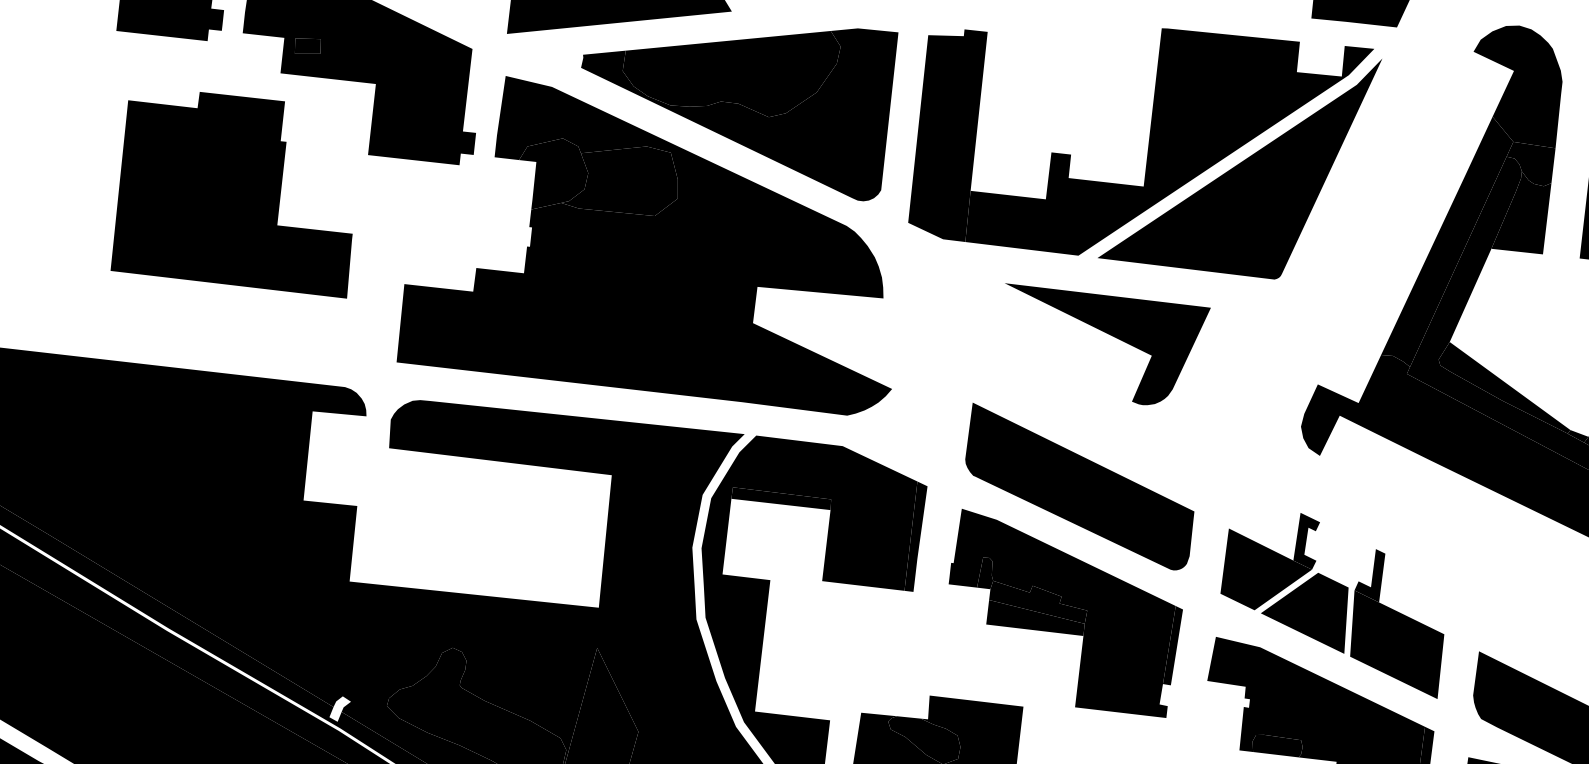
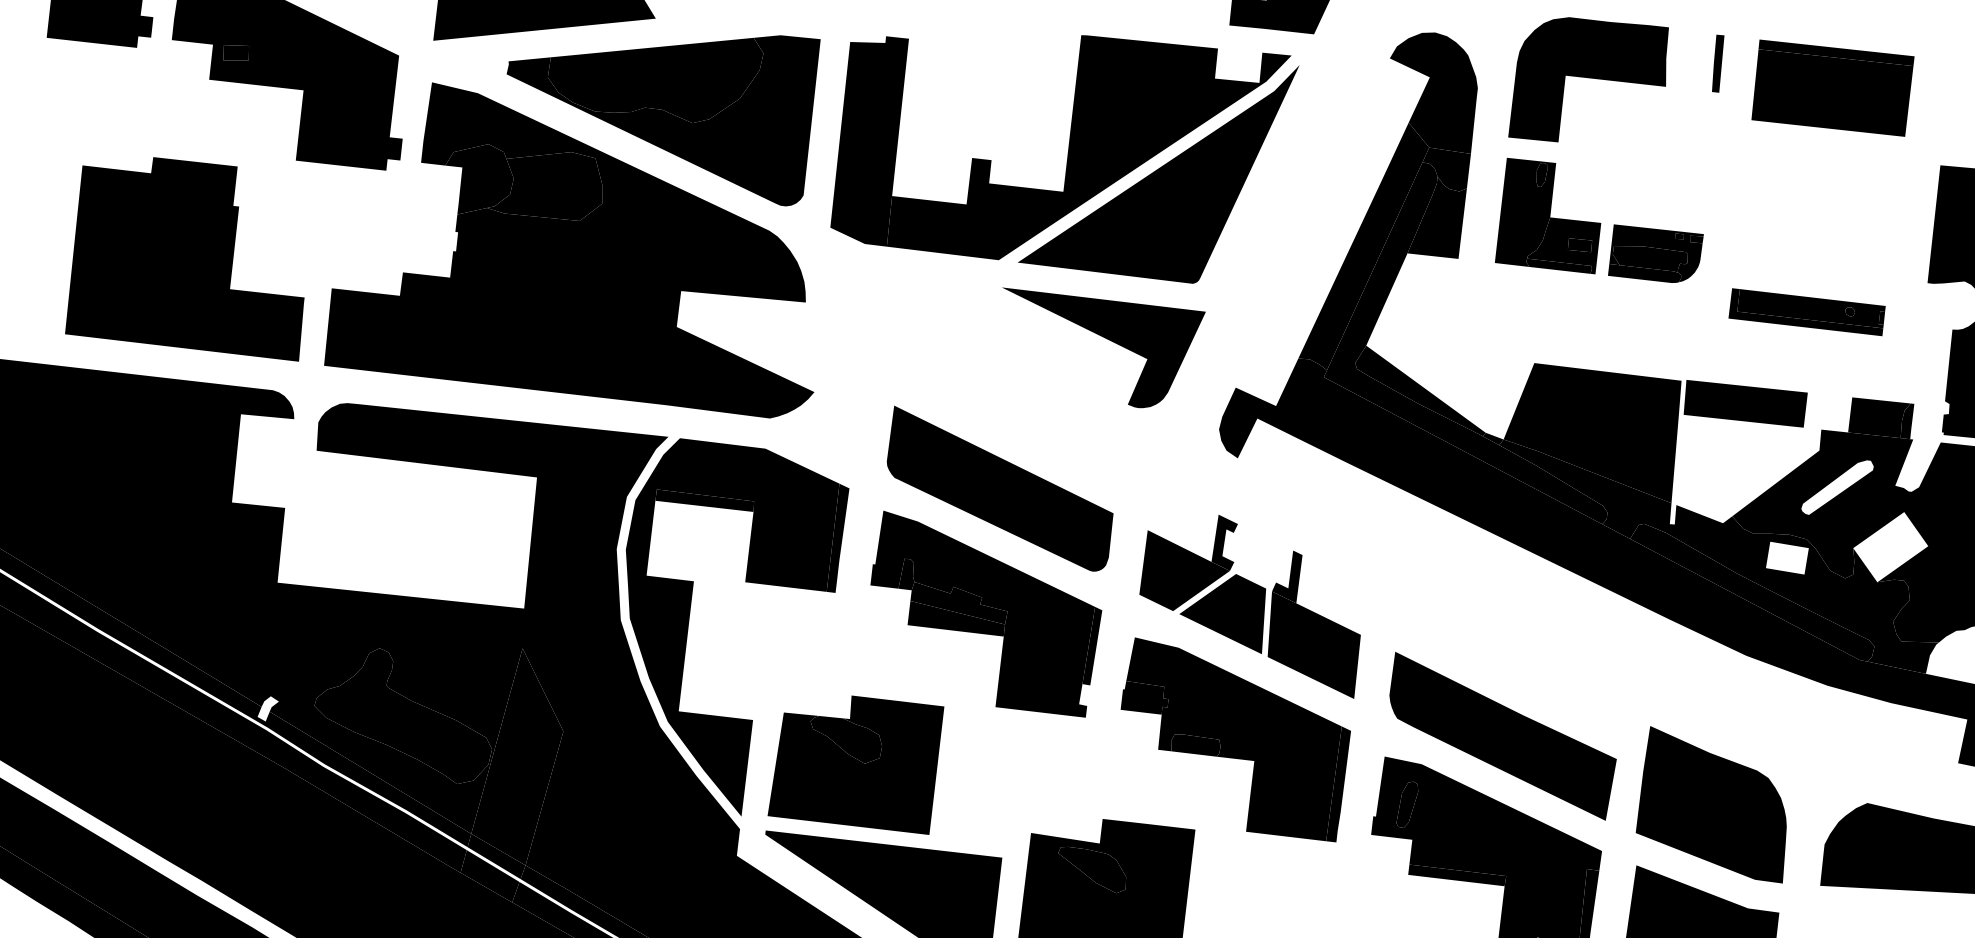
part: (231, 195) -> (184, 259), moved
part: (1111, 335) -> (1107, 339), moved
fill: (1225, 697) -> (1144, 697), added

